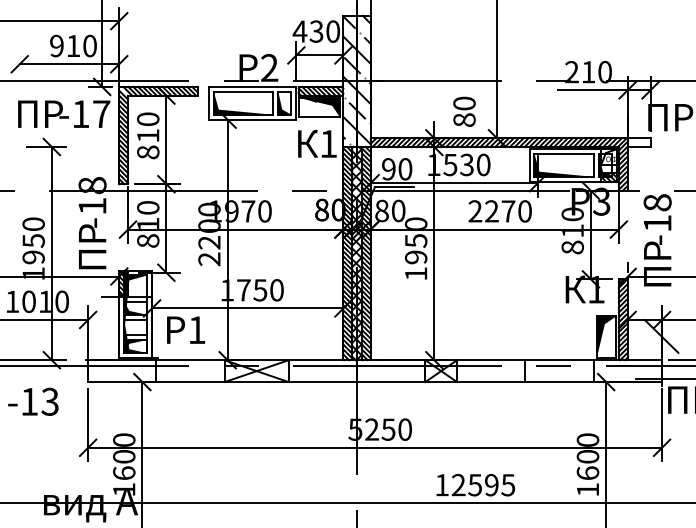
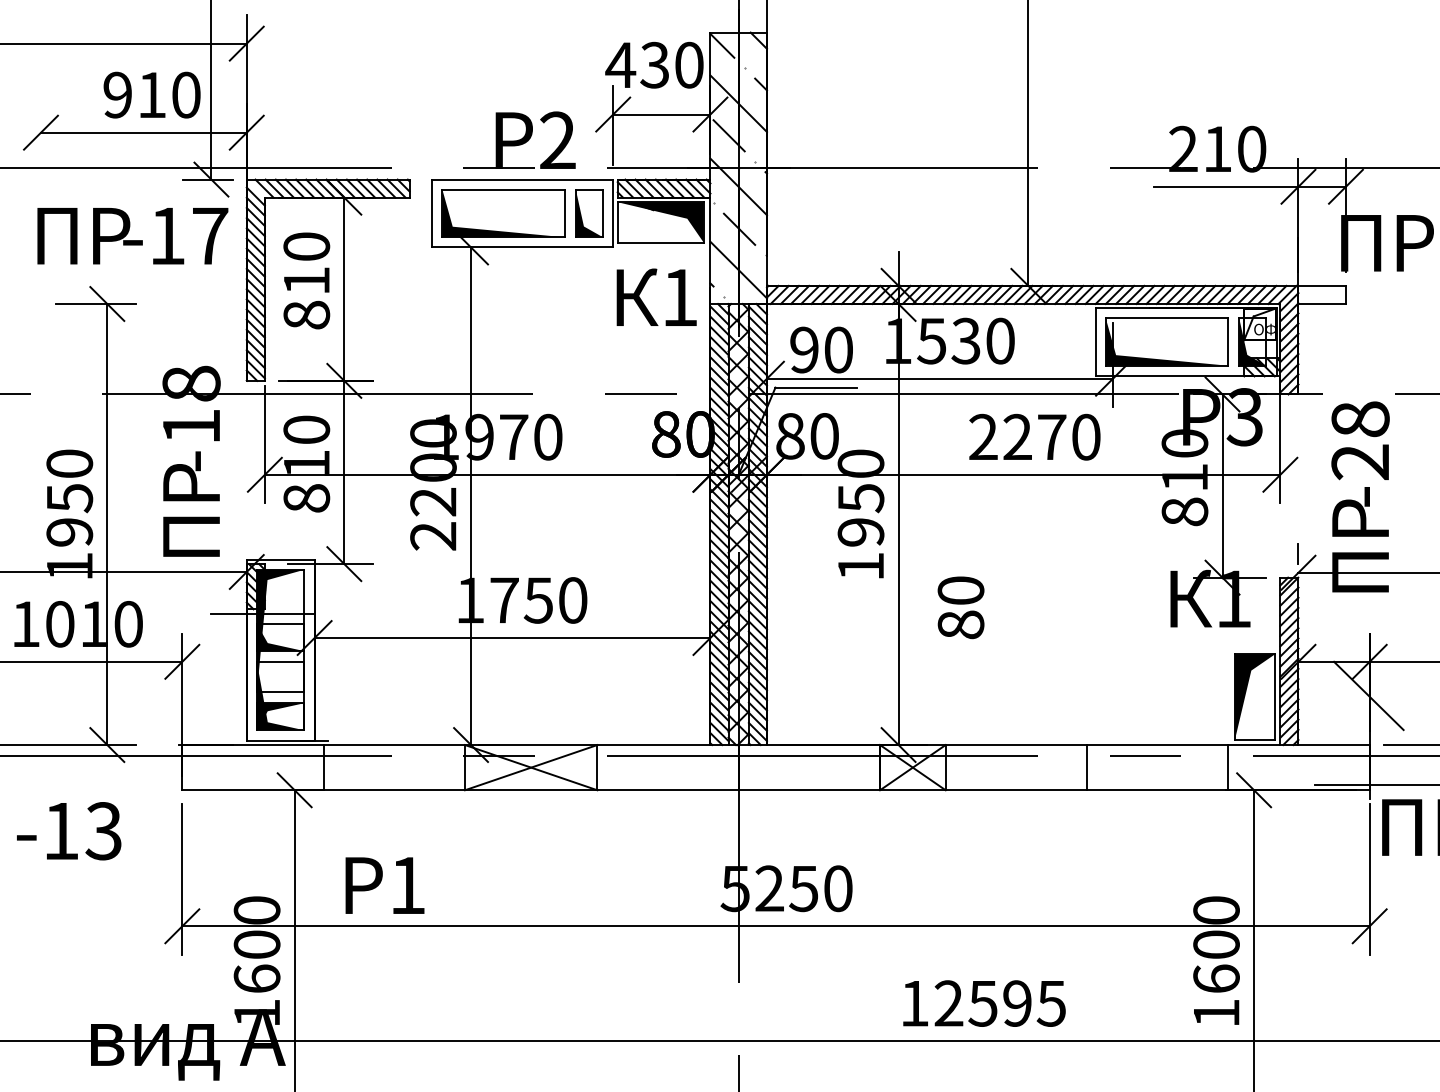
text: (464, 111) -> (961, 607), moved
text: (657, 223) -> (1360, 462), -18 -> -28
text: (186, 329) -> (385, 884), moved

